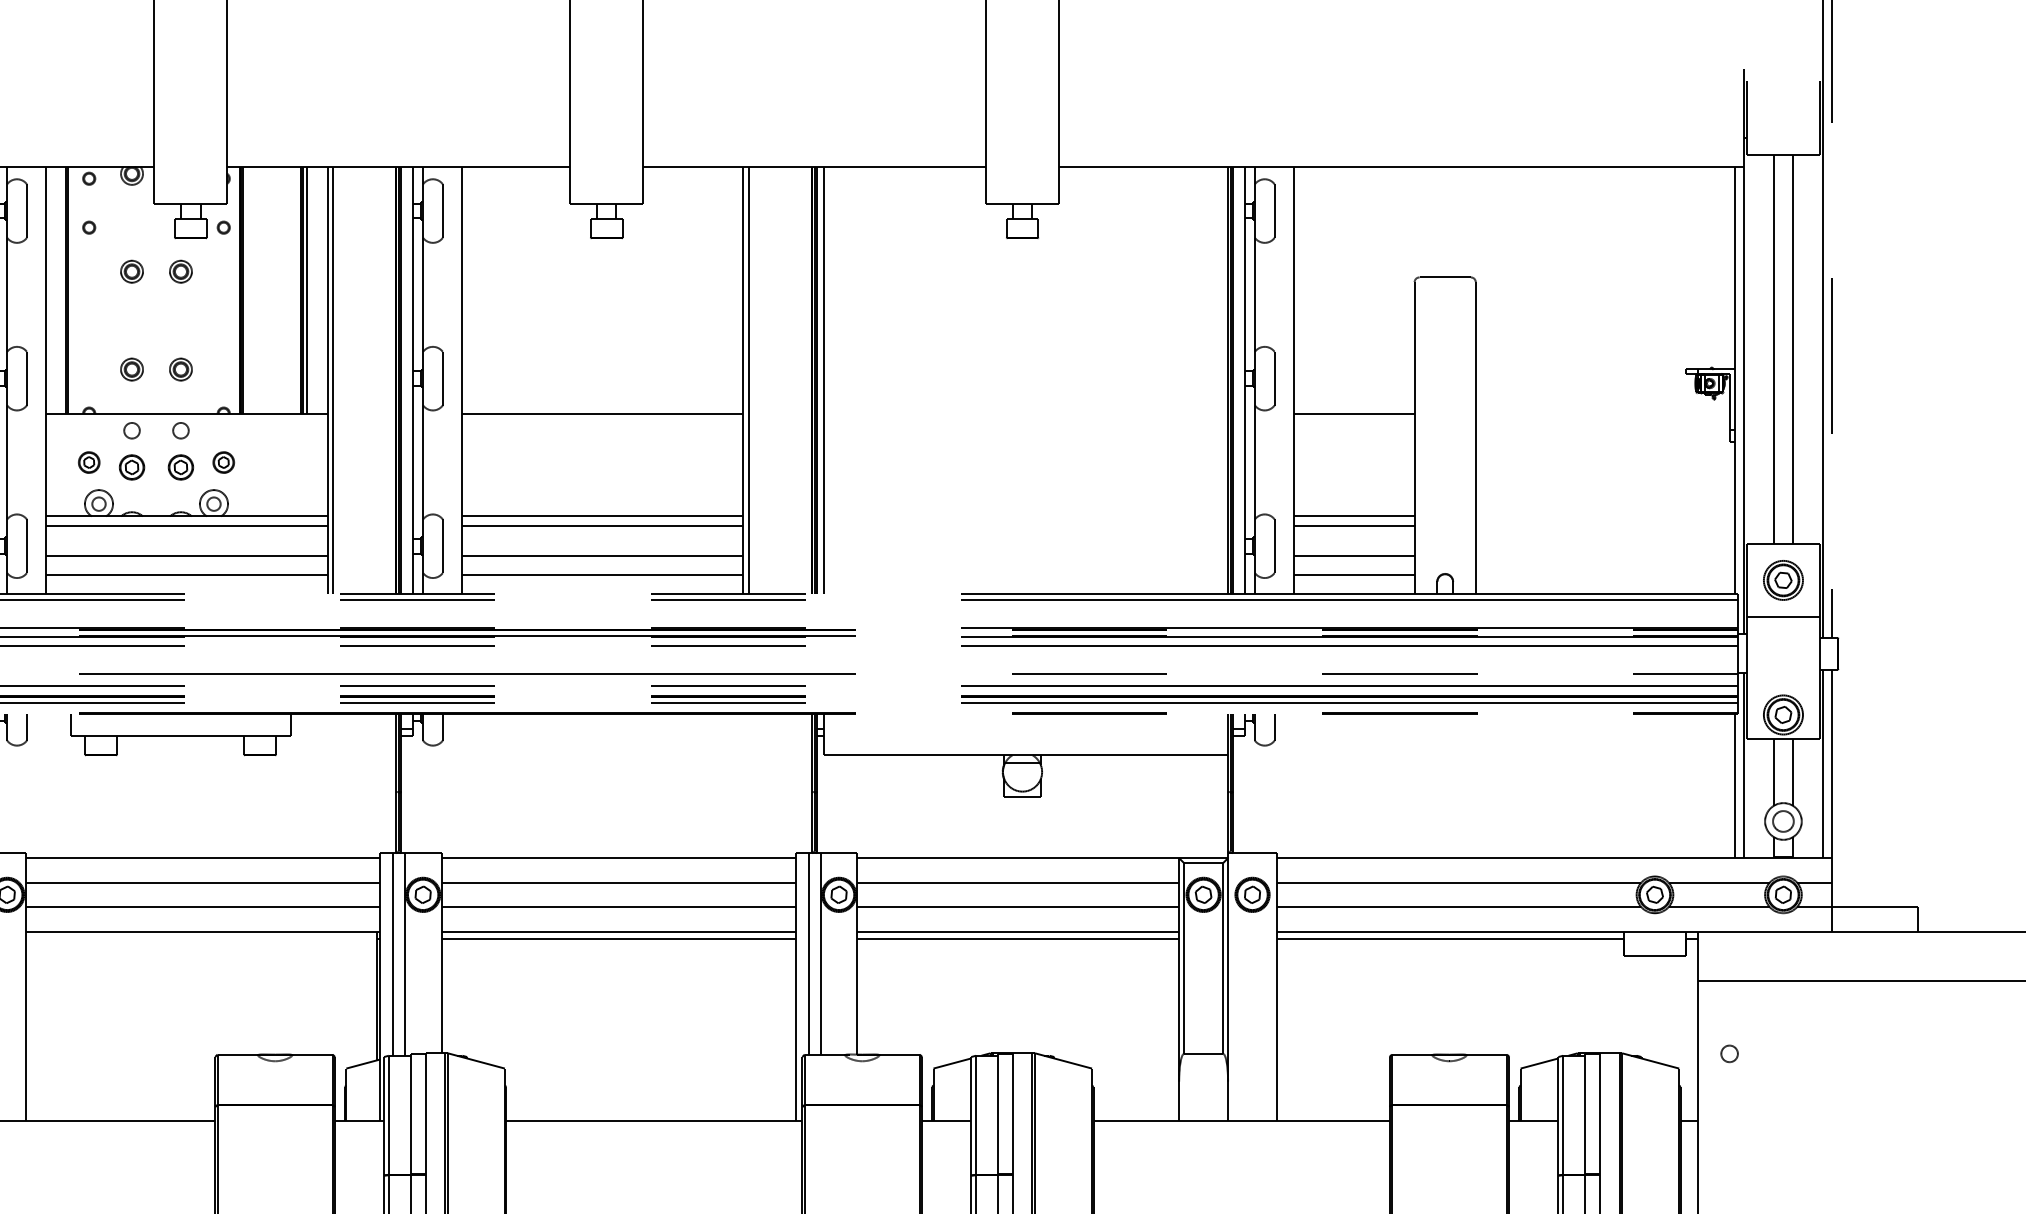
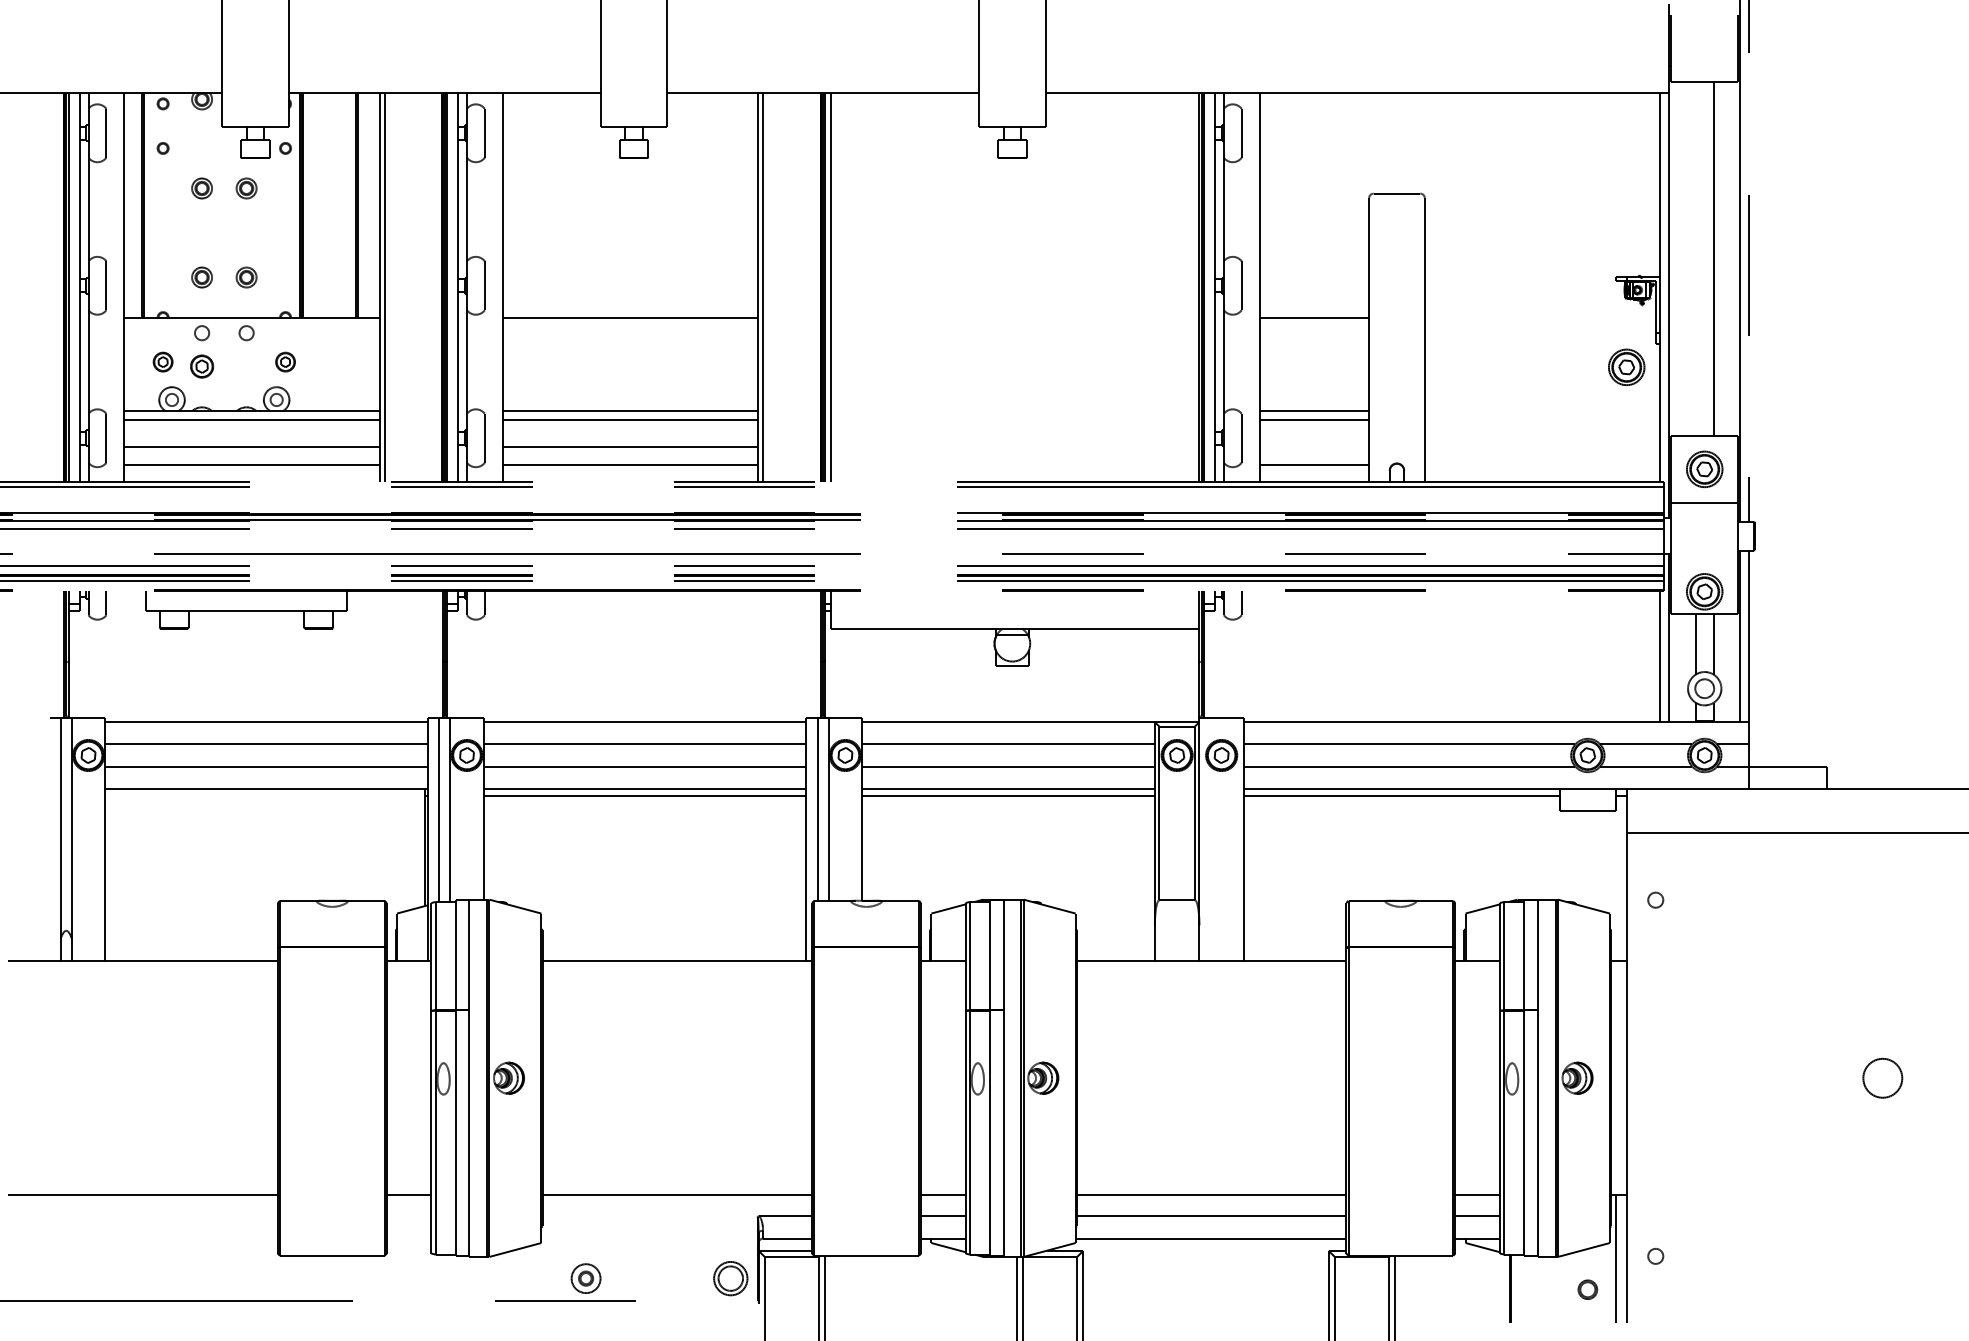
line: (307, 290) -> (361, 205), removed
line: (1773, 348) -> (1695, 258), removed
part: (180, 467) -> (246, 366), removed
part: (1697, 468) -> (1626, 367), added
line: (1354, 555) -> (1314, 446), removed

